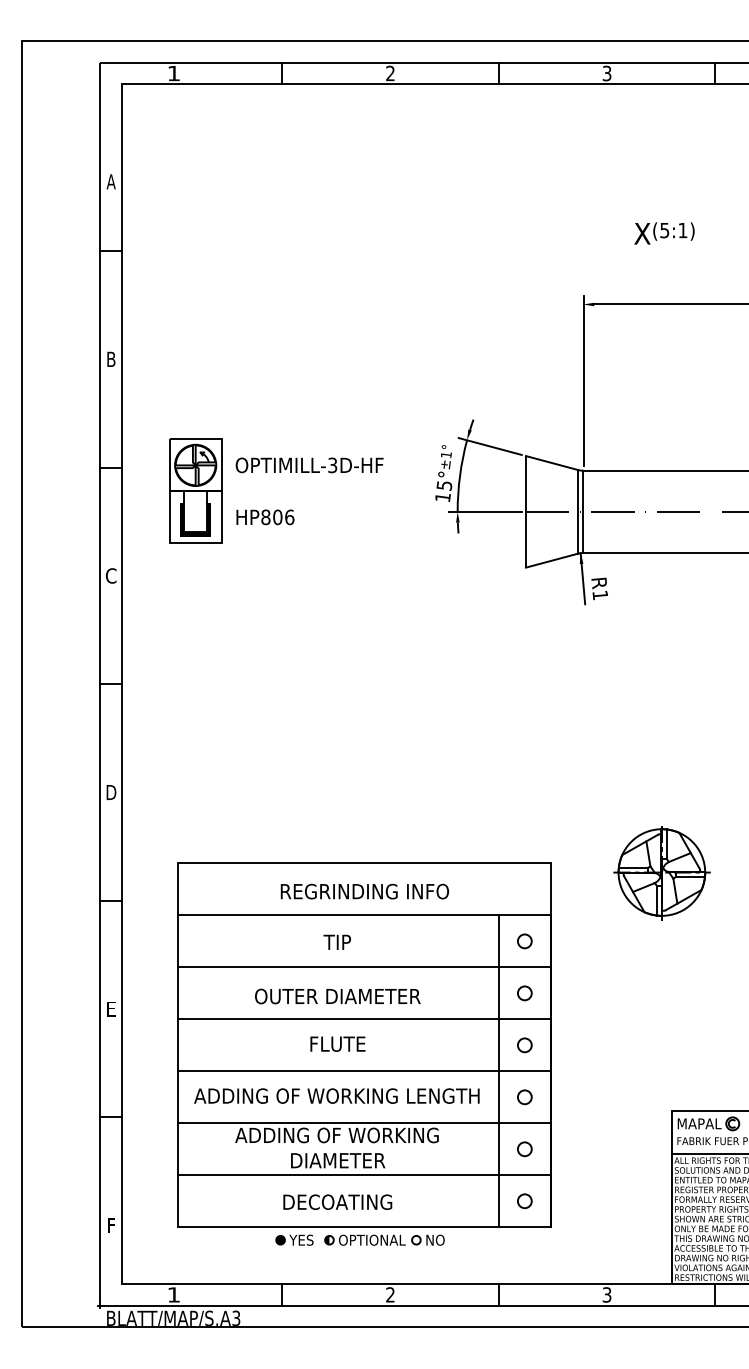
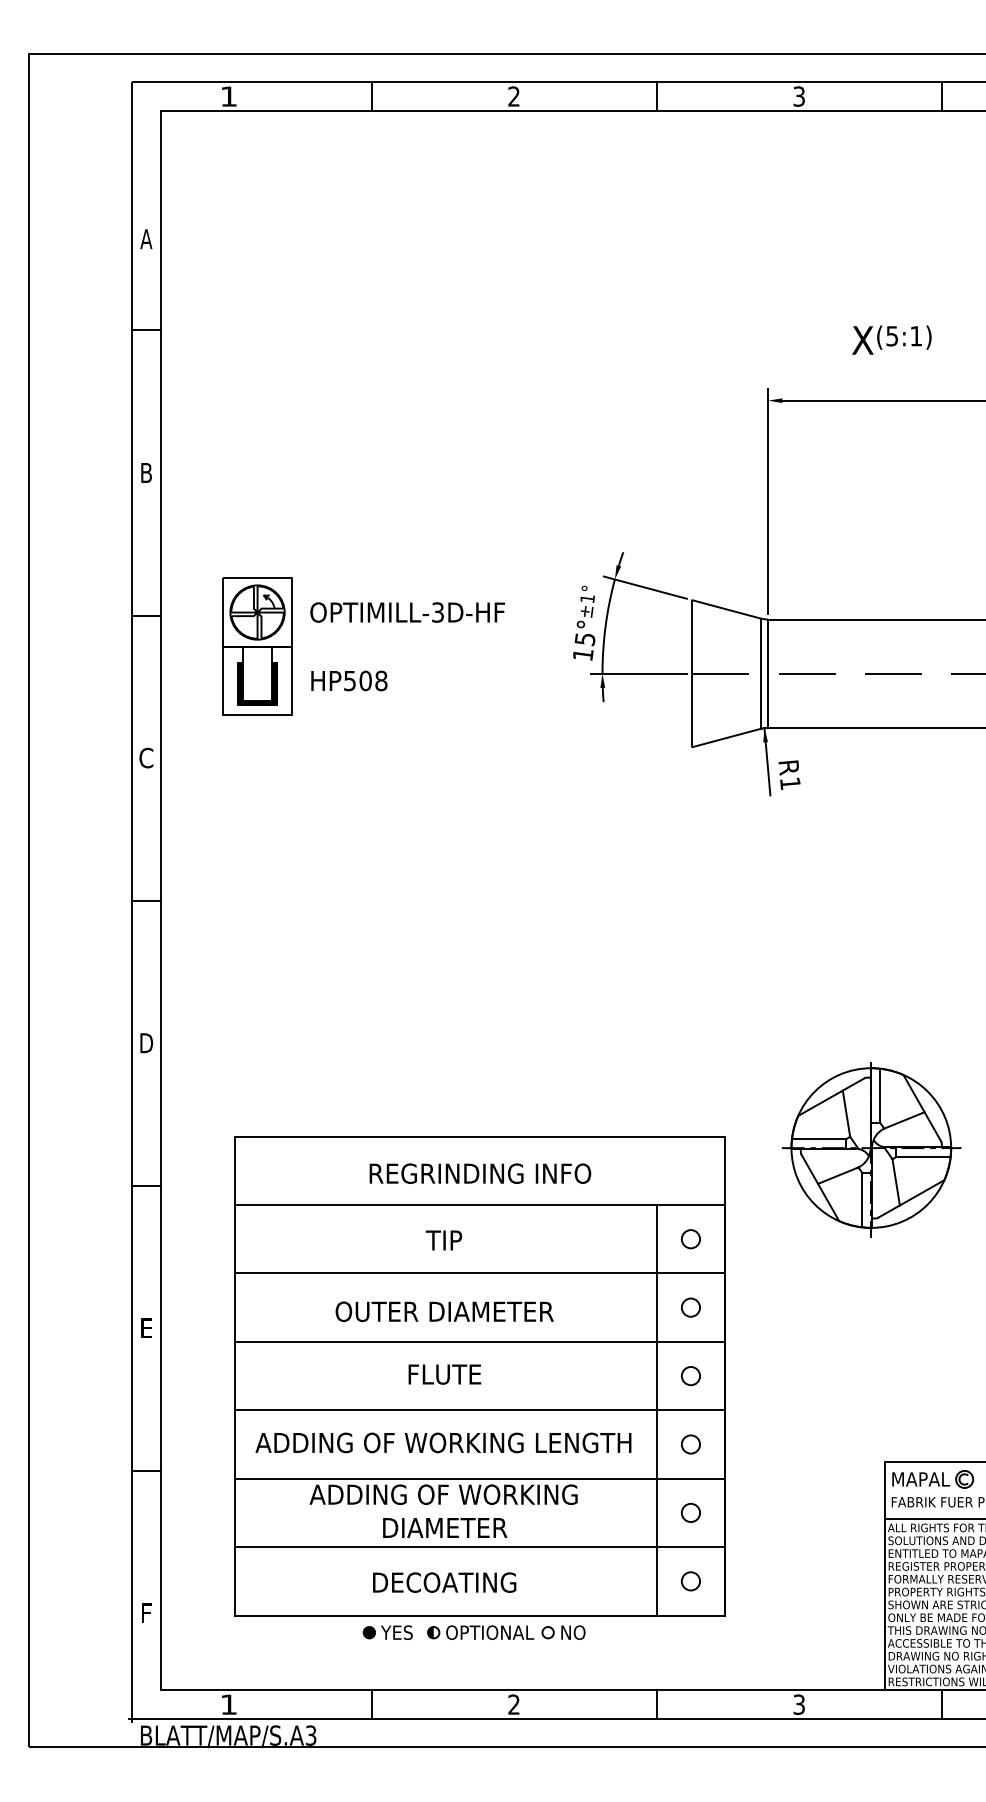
text: (664, 233) -> (891, 340), moved
text: (277, 517) -> (365, 681), HP806 -> HP508
part: (661, 873) -> (870, 1149), size x1.4

